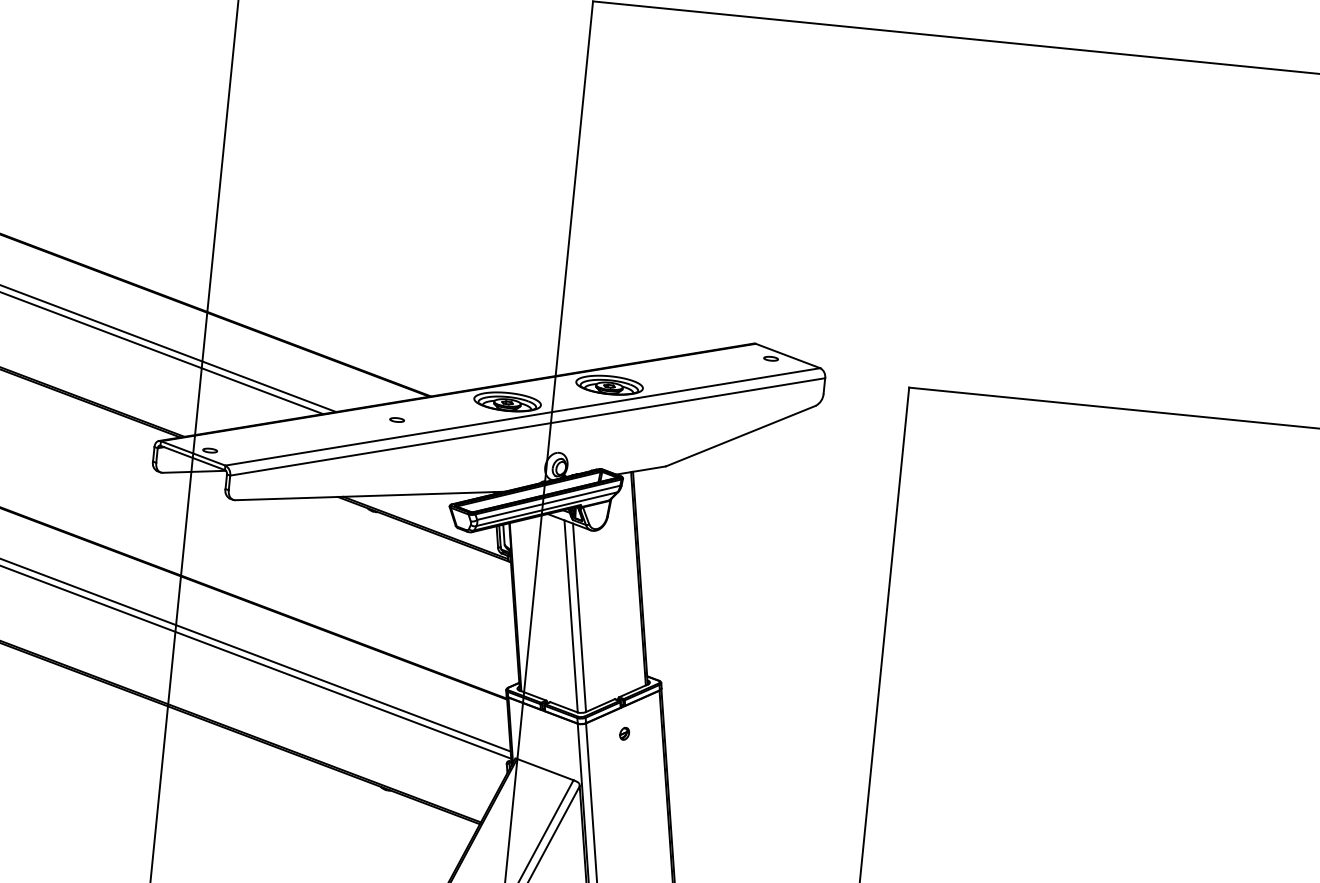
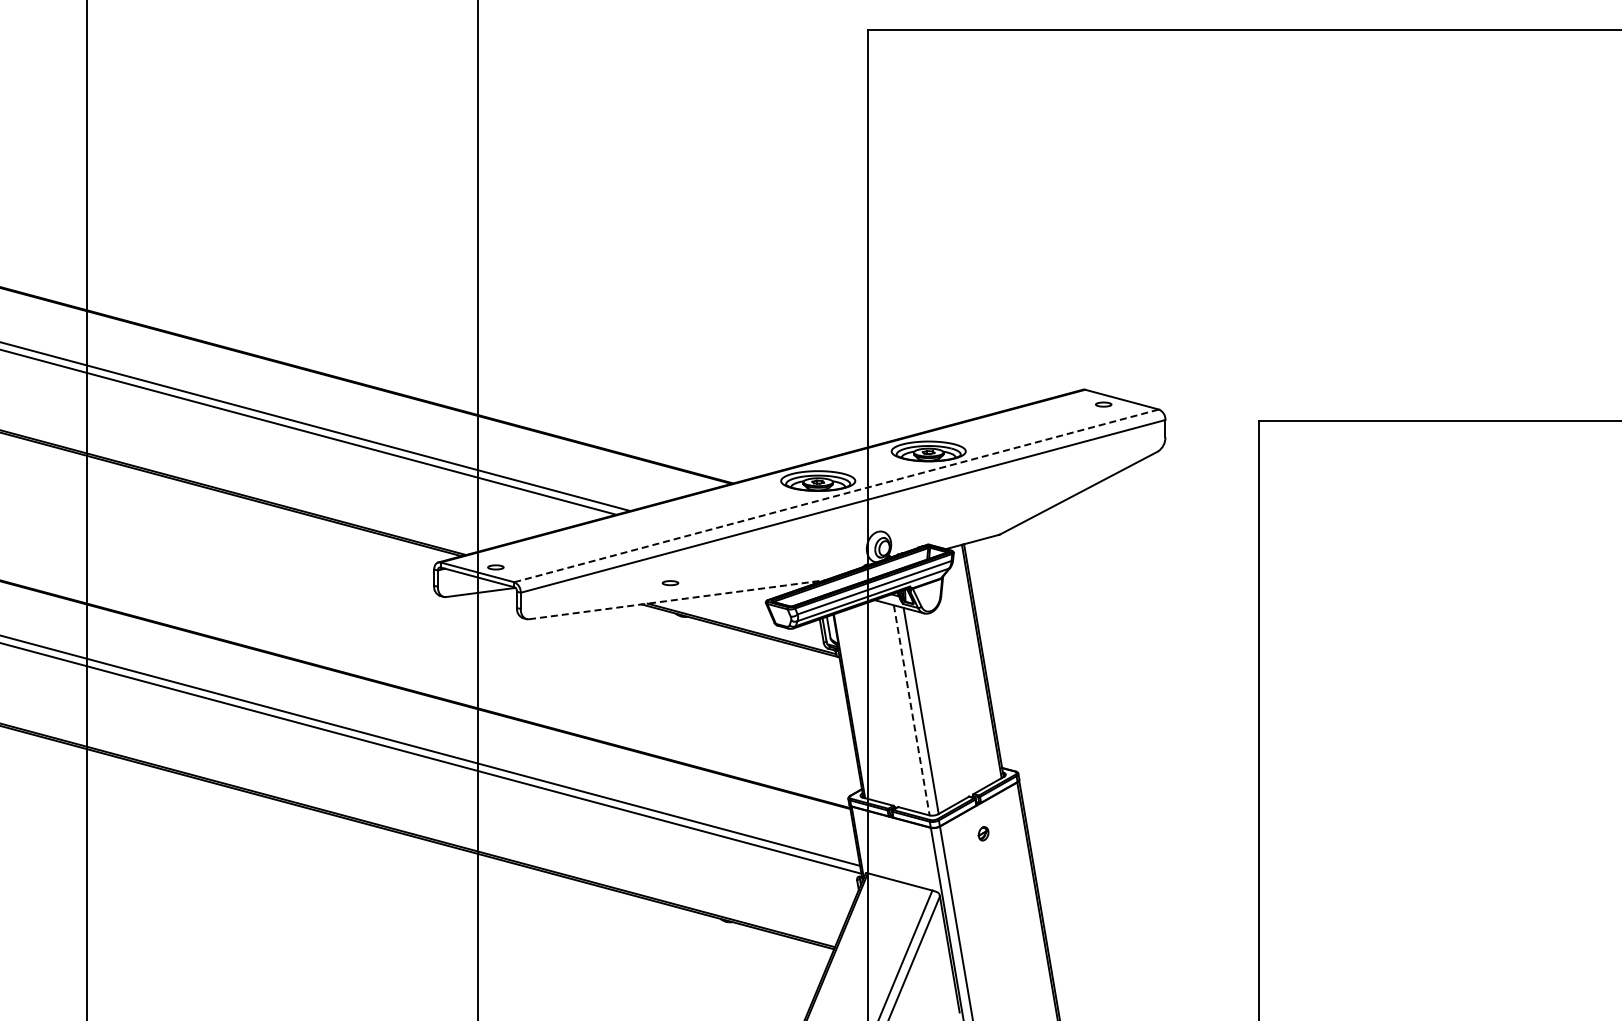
line: (522, 416) -> (836, 495), solid -> dashed
part: (397, 420) -> (670, 583), moved
line: (370, 495) -> (677, 599), solid -> dashed
line: (570, 616) -> (911, 710), solid -> dashed

